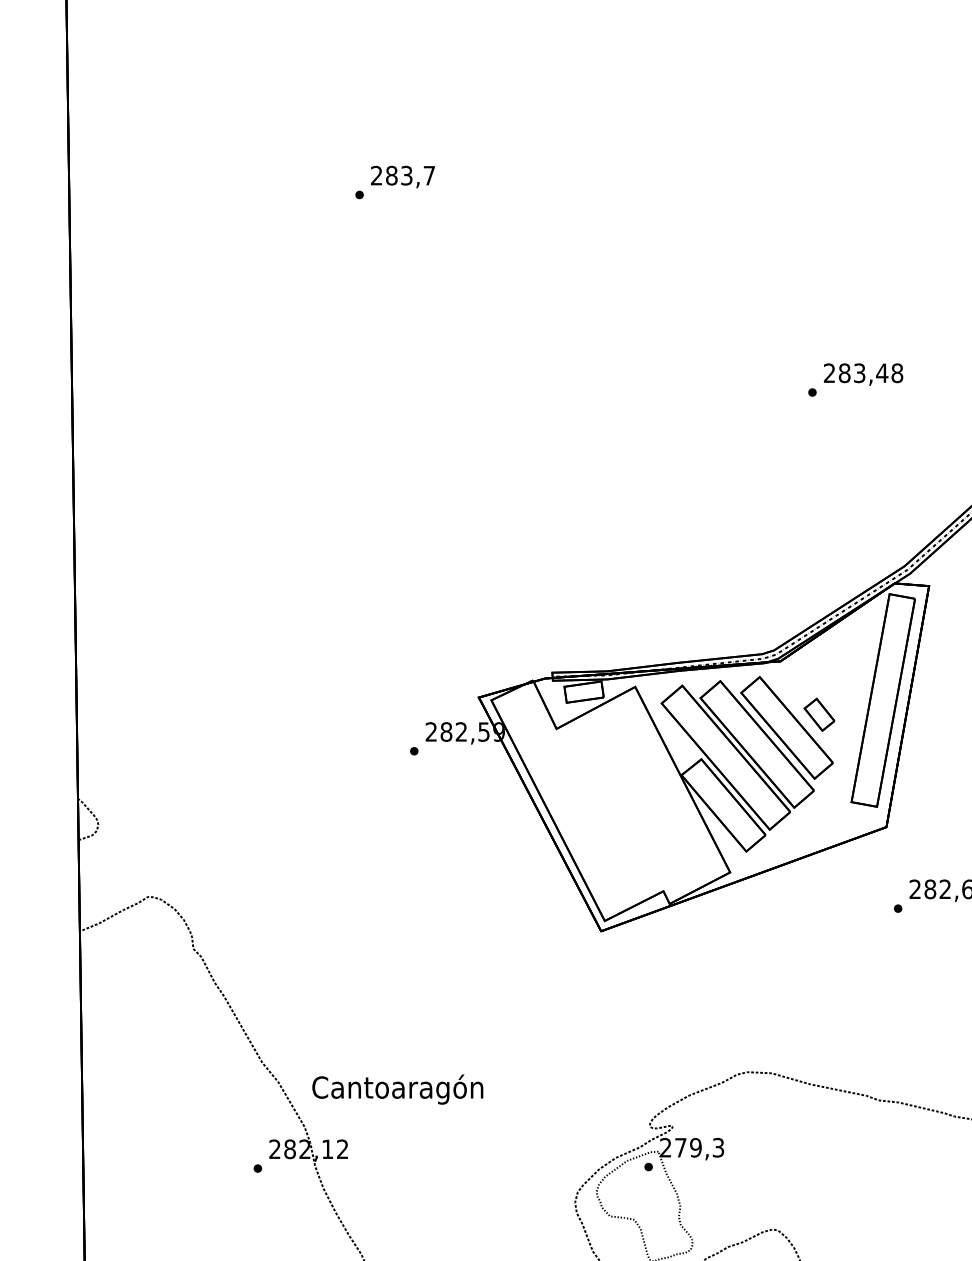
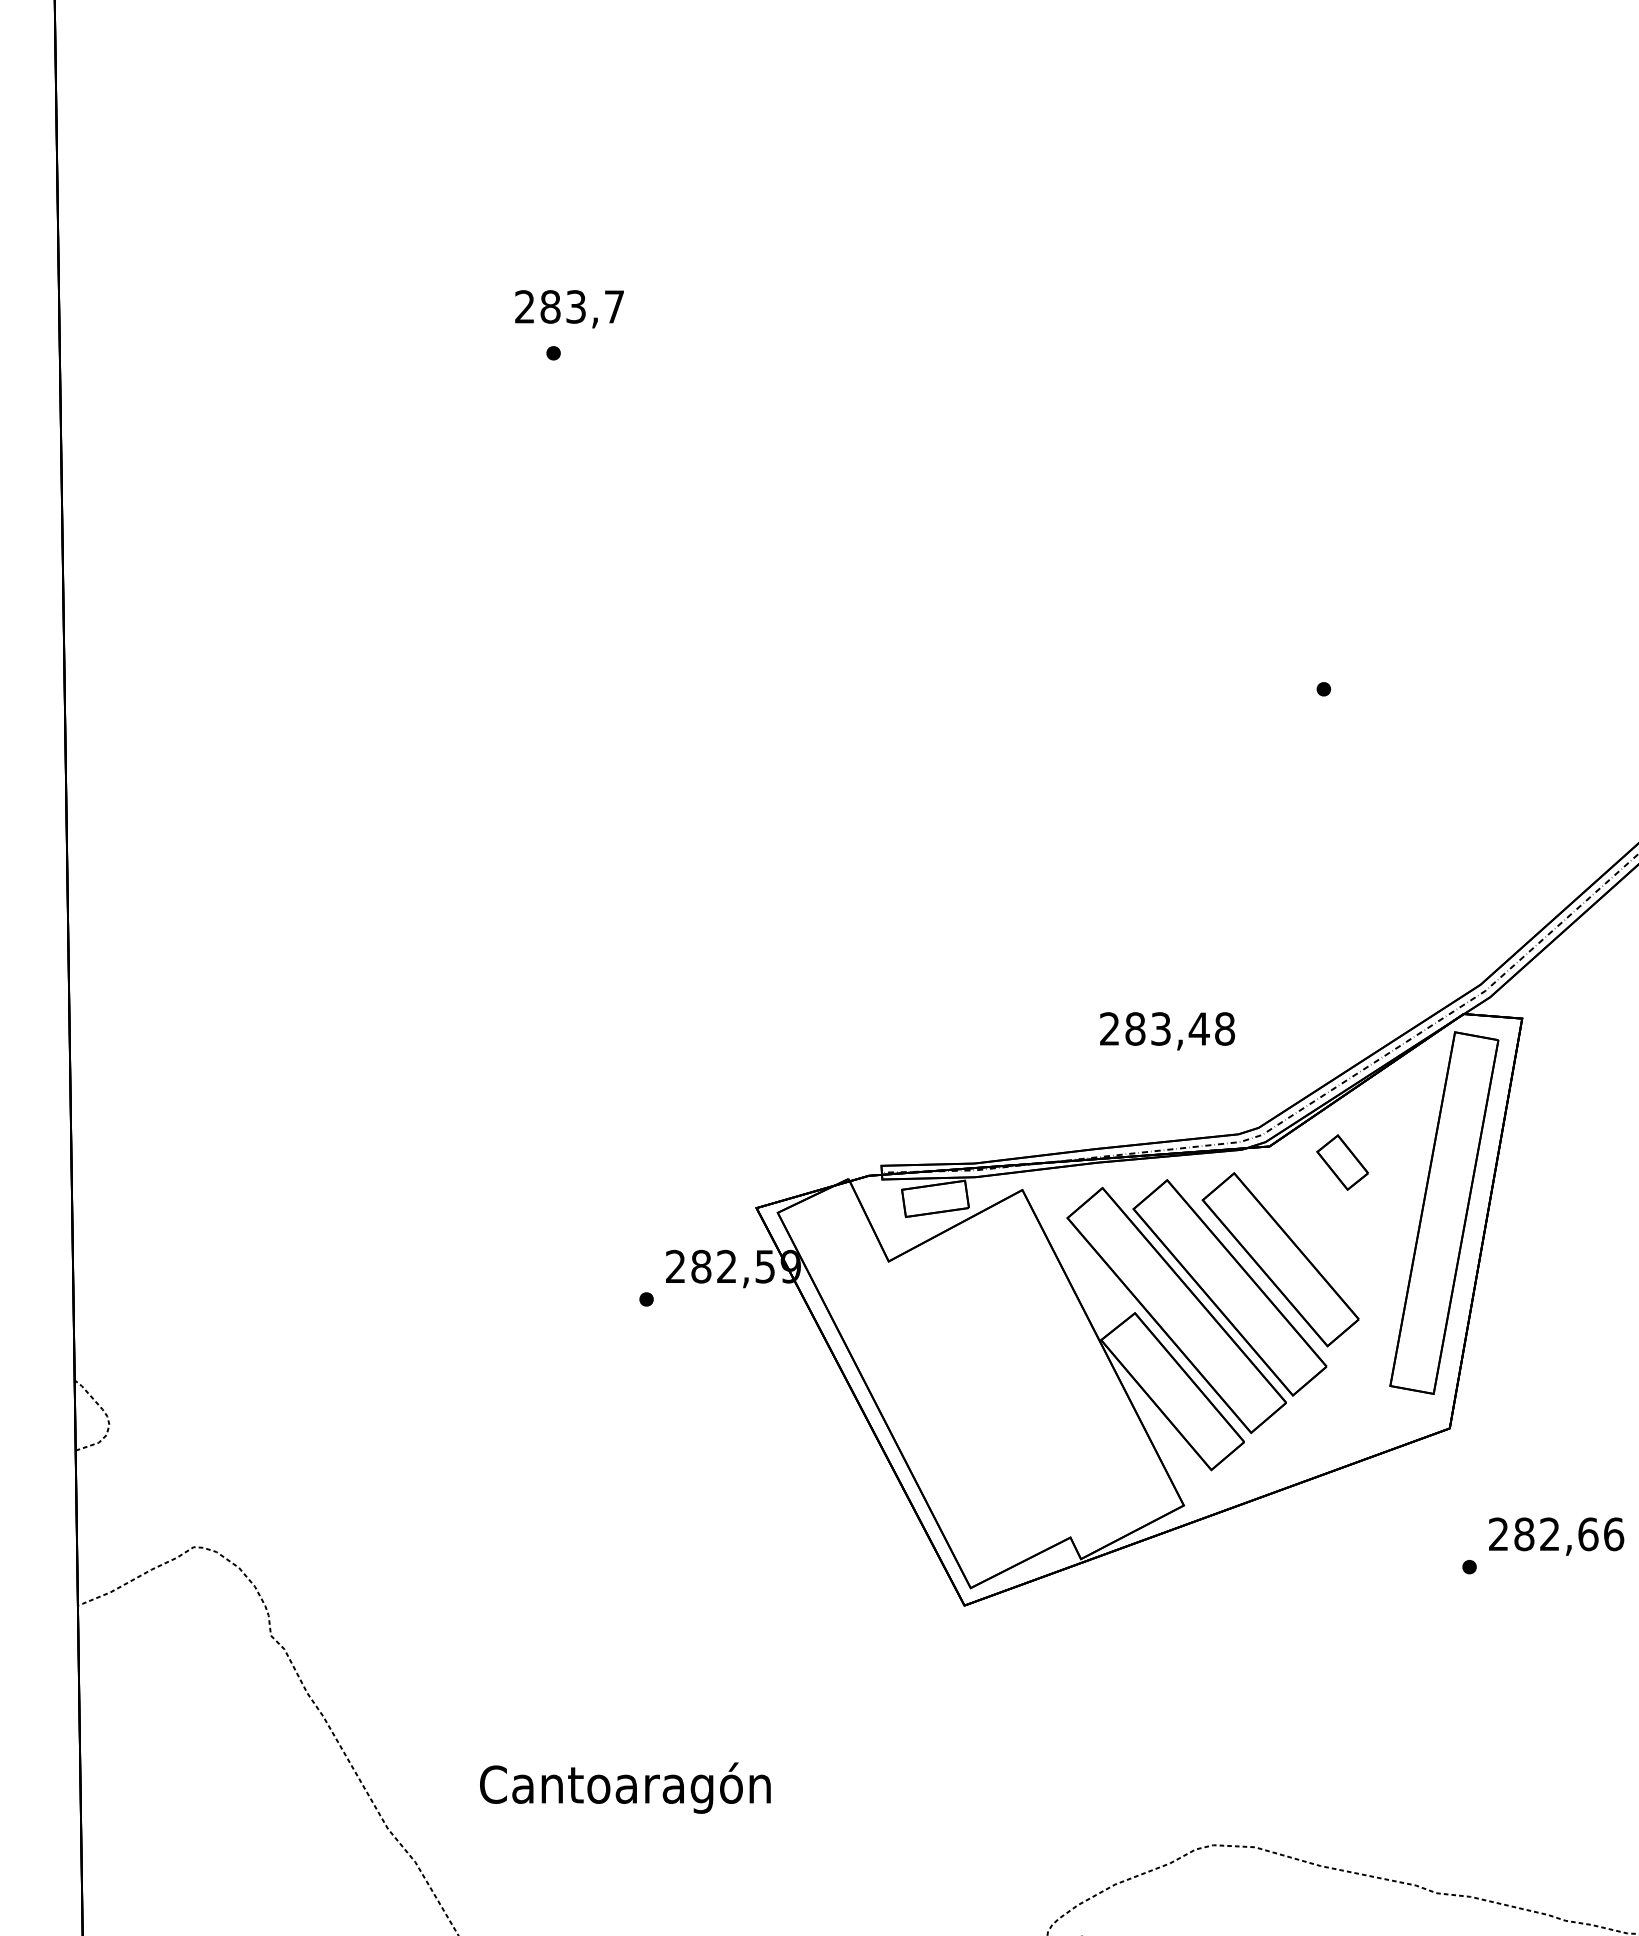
text: (402, 176) -> (568, 308), moved
text: (863, 374) -> (1167, 1031), moved
part: (819, 714) -> (1342, 1162), moved
text: (397, 1089) -> (624, 1787), moved

